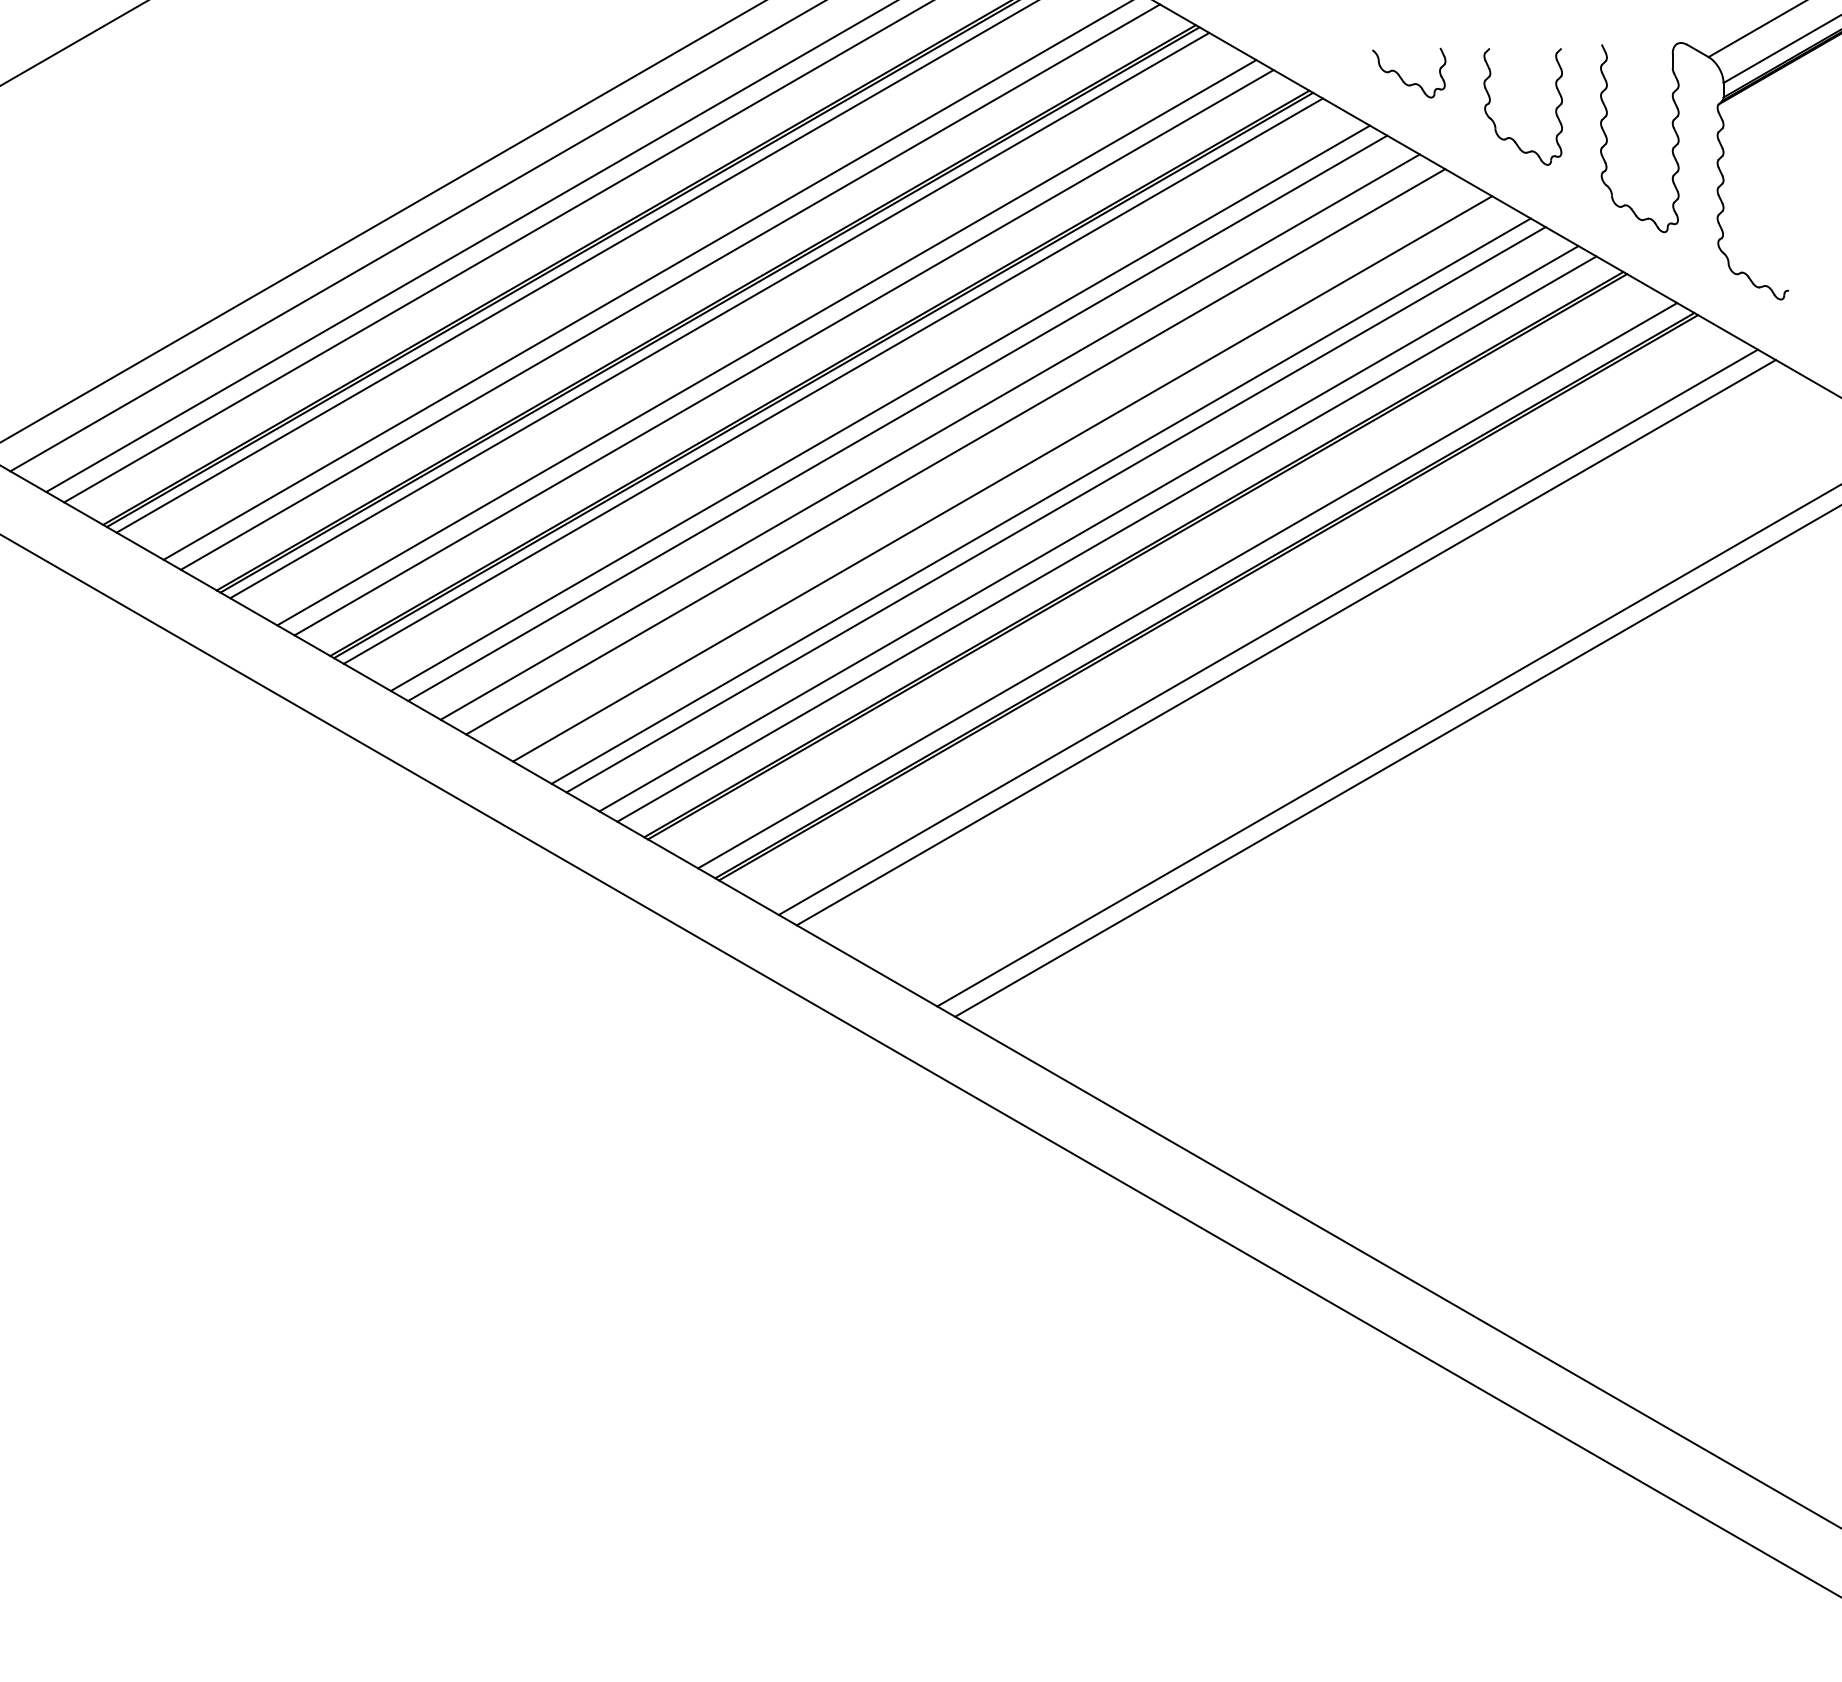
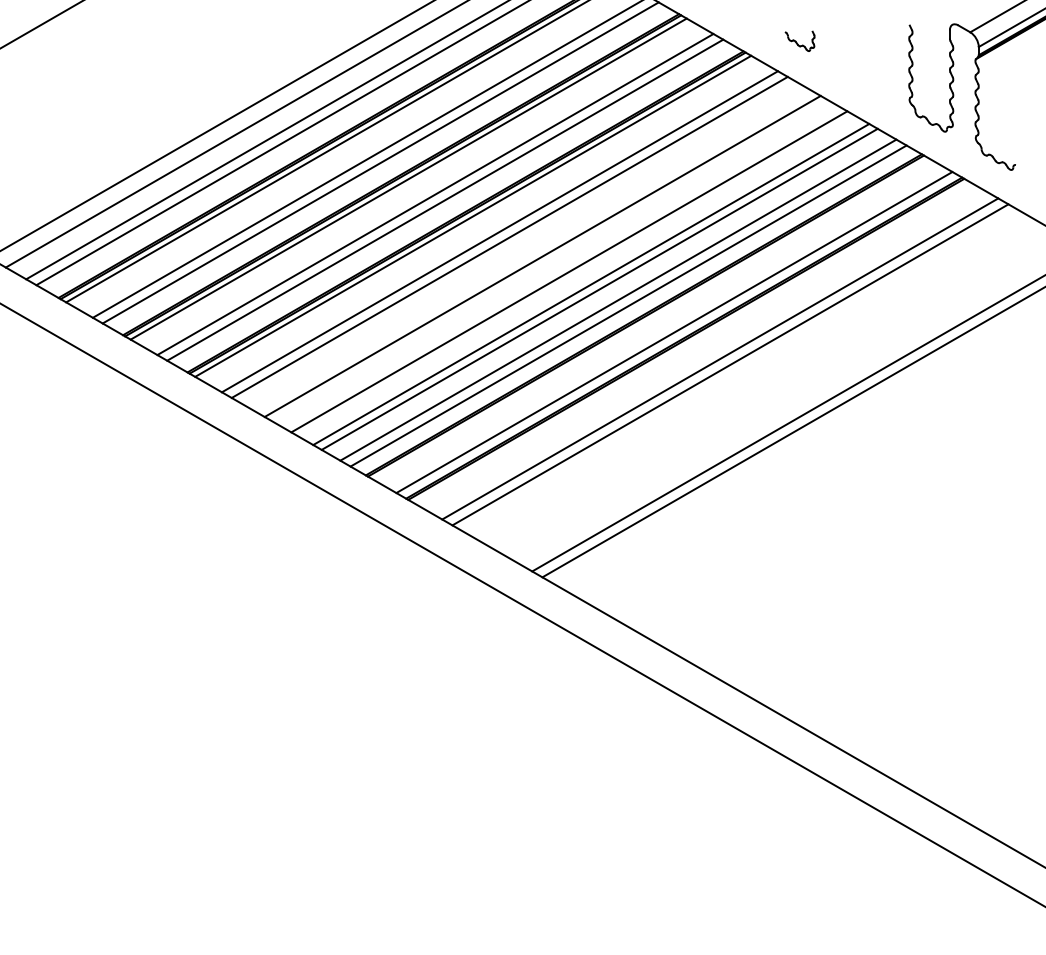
part: (1407, 73) -> (799, 41), size x0.7
part: (1494, 119) -> (848, 67), removed
line: (930, 436) -> (528, 247), removed

